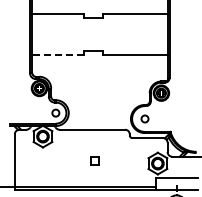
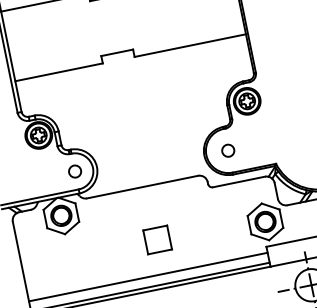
line: (58, 55) -> (59, 72), dashed -> solid
part: (94, 160) -> (156, 238), size x1.67
line: (84, 181) -> (147, 277), added

